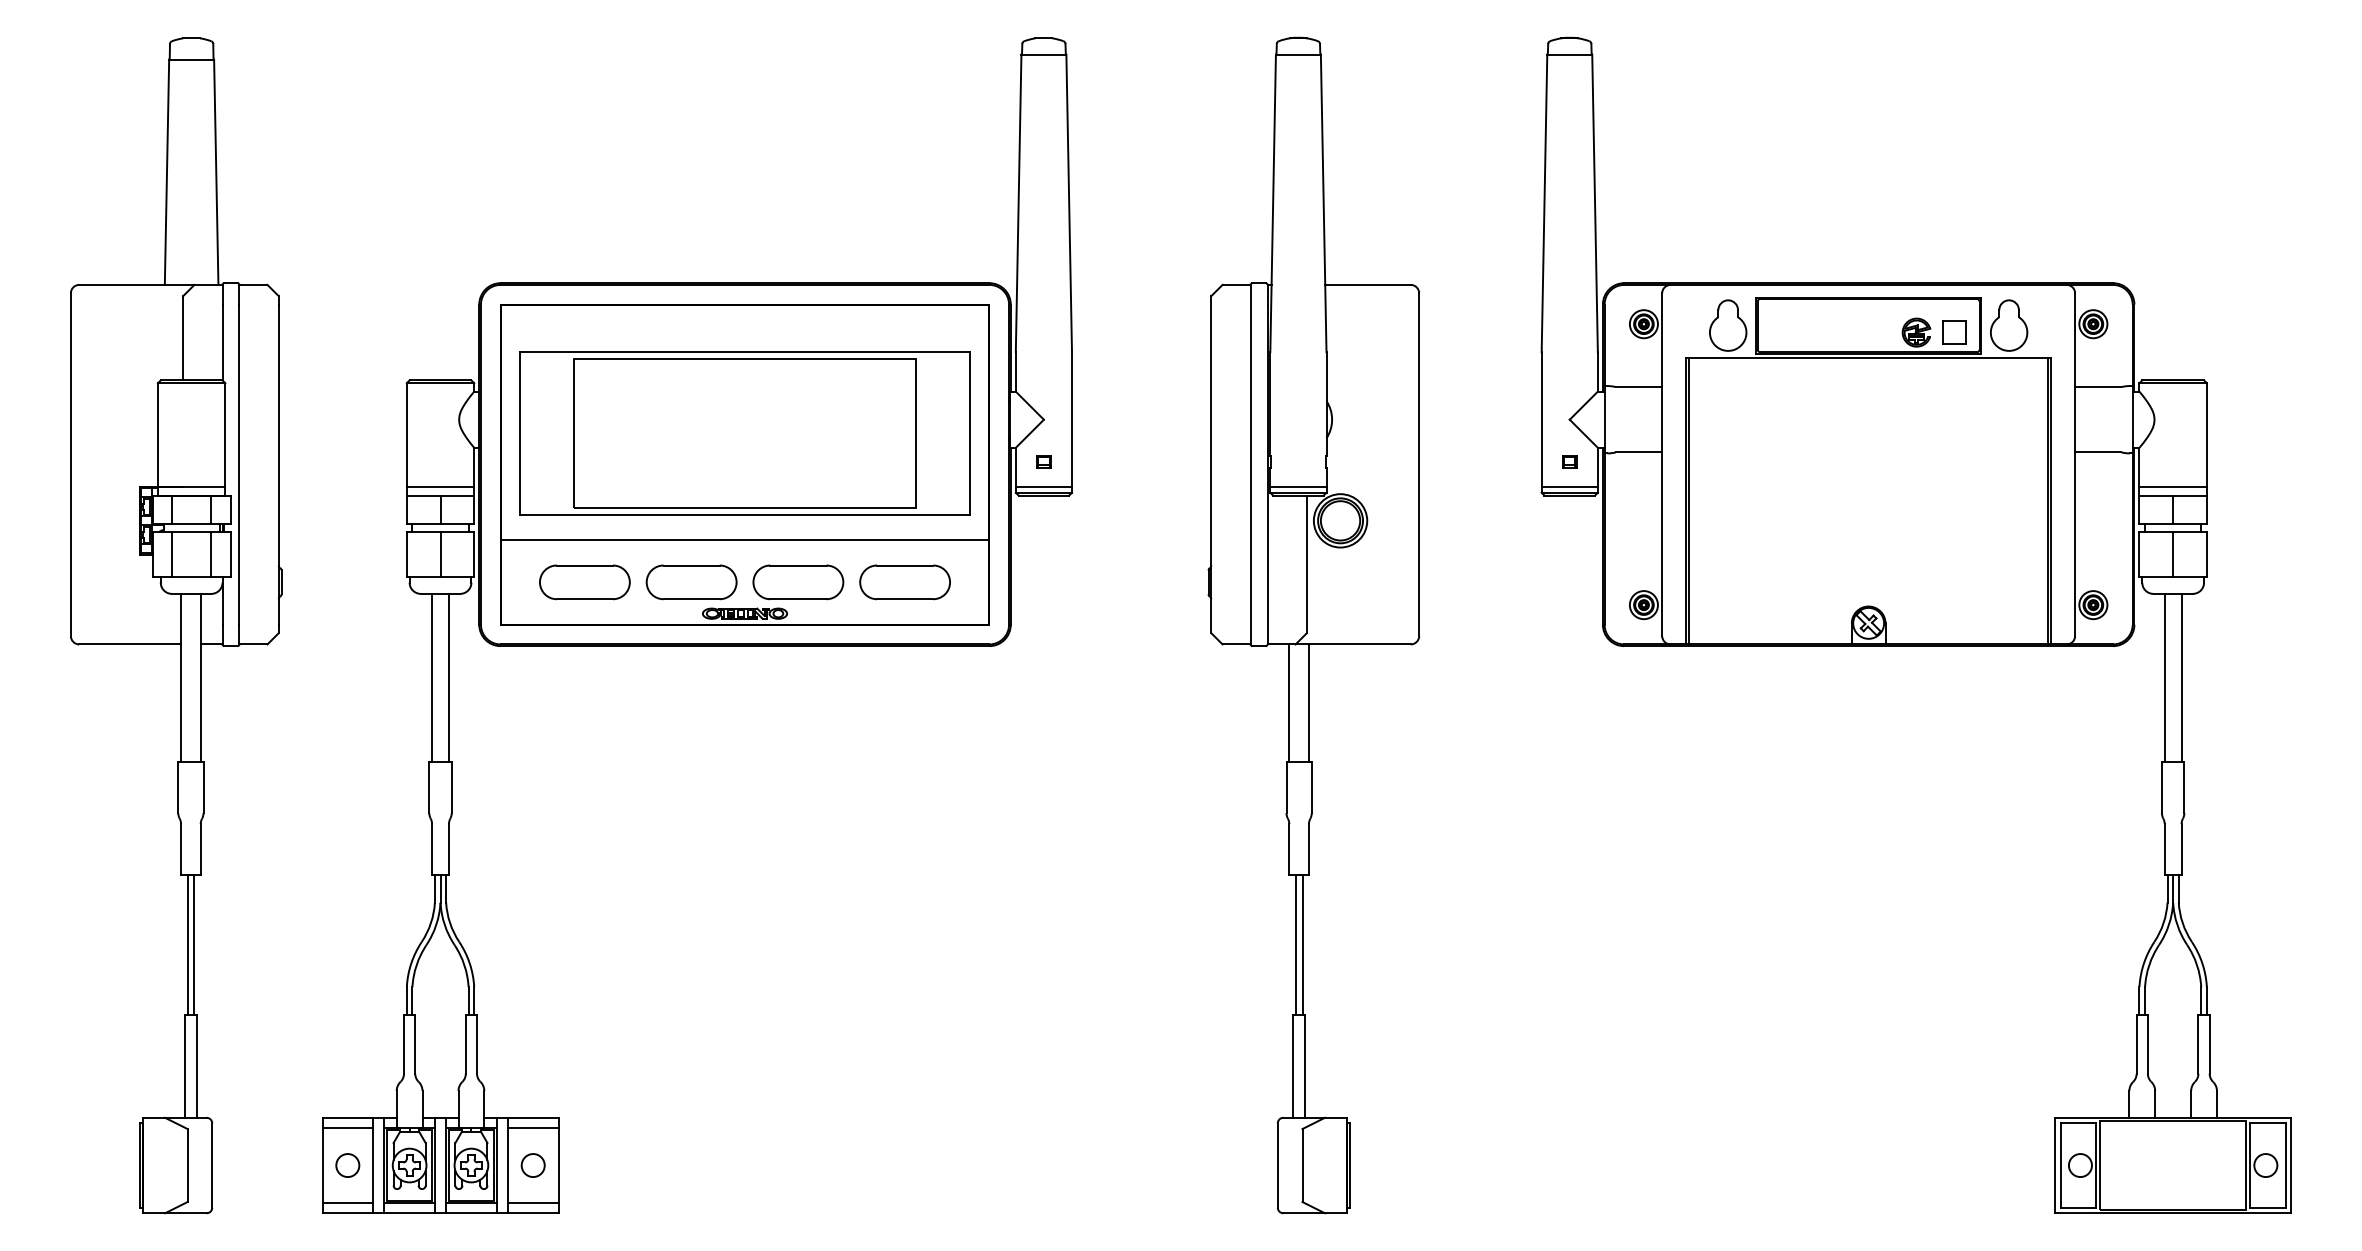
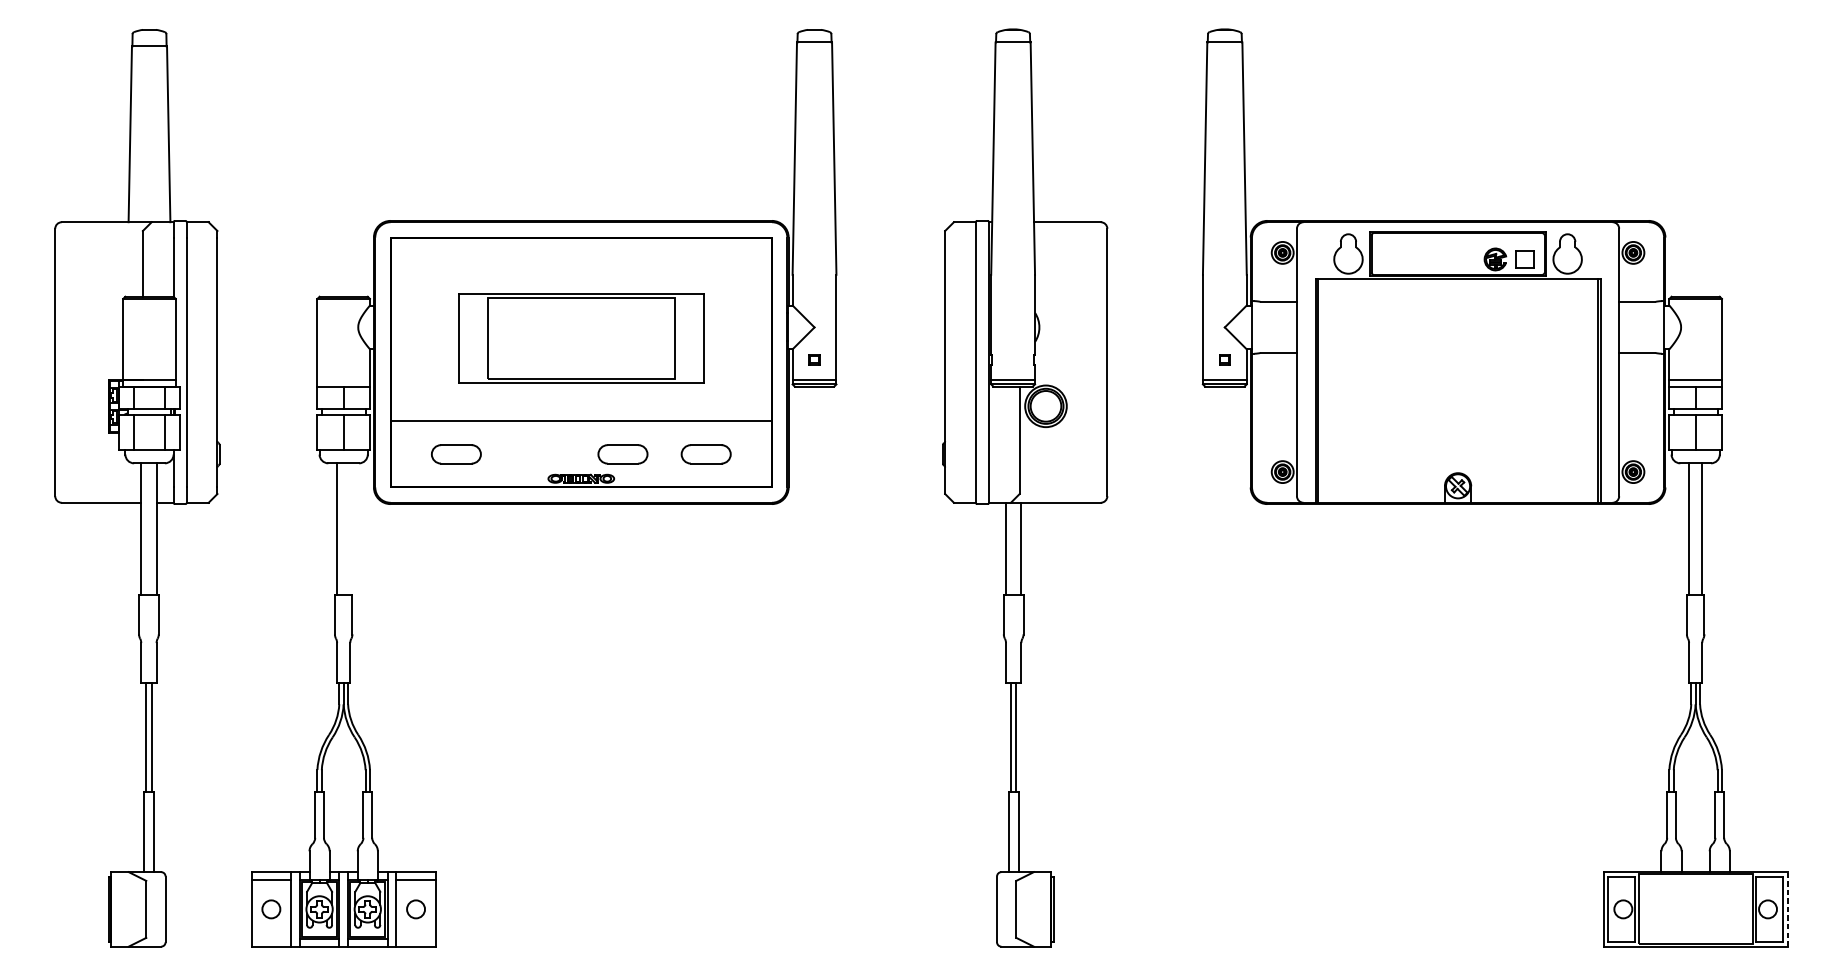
part: (744, 433) -> (580, 338), size x0.7
line: (440, 487) -> (343, 380), removed
part: (584, 582) -> (456, 454), size x0.7
part: (691, 582) -> (539, 454), removed
part: (798, 582) -> (623, 454), size x0.7
part: (904, 582) -> (705, 454), size x0.7
line: (448, 677) -> (349, 528), removed
line: (2291, 1165) -> (1788, 909), solid -> dashed
line: (347, 1203) -> (271, 939), removed
line: (532, 1203) -> (415, 939), removed

